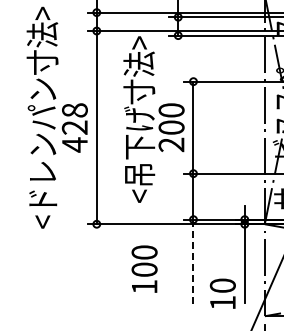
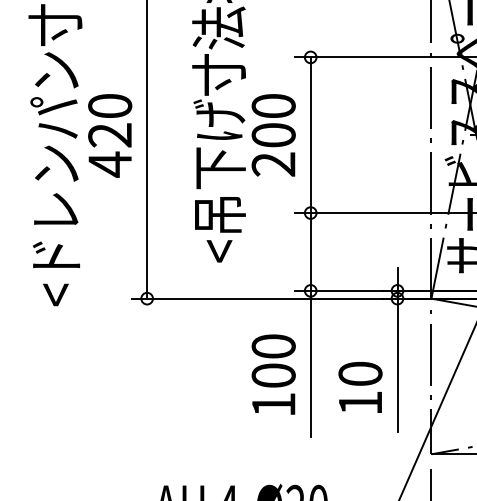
text: (74, 110) -> (109, 106), 428 -> 420
line: (193, 263) -> (310, 365), dashed -> solid
text: (144, 268) -> (273, 373), moved
text: (222, 293) -> (359, 387), moved

